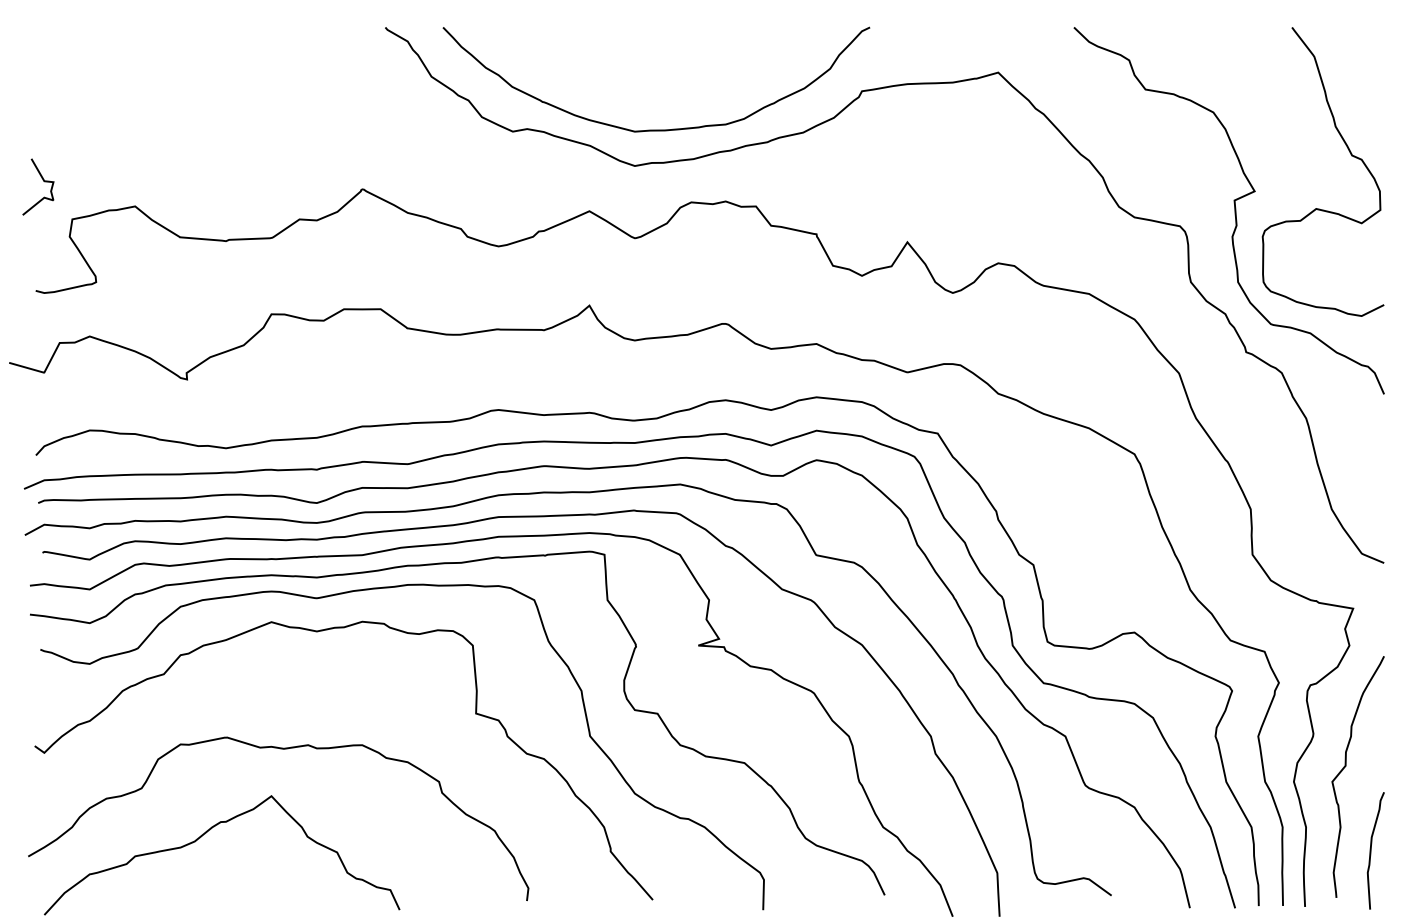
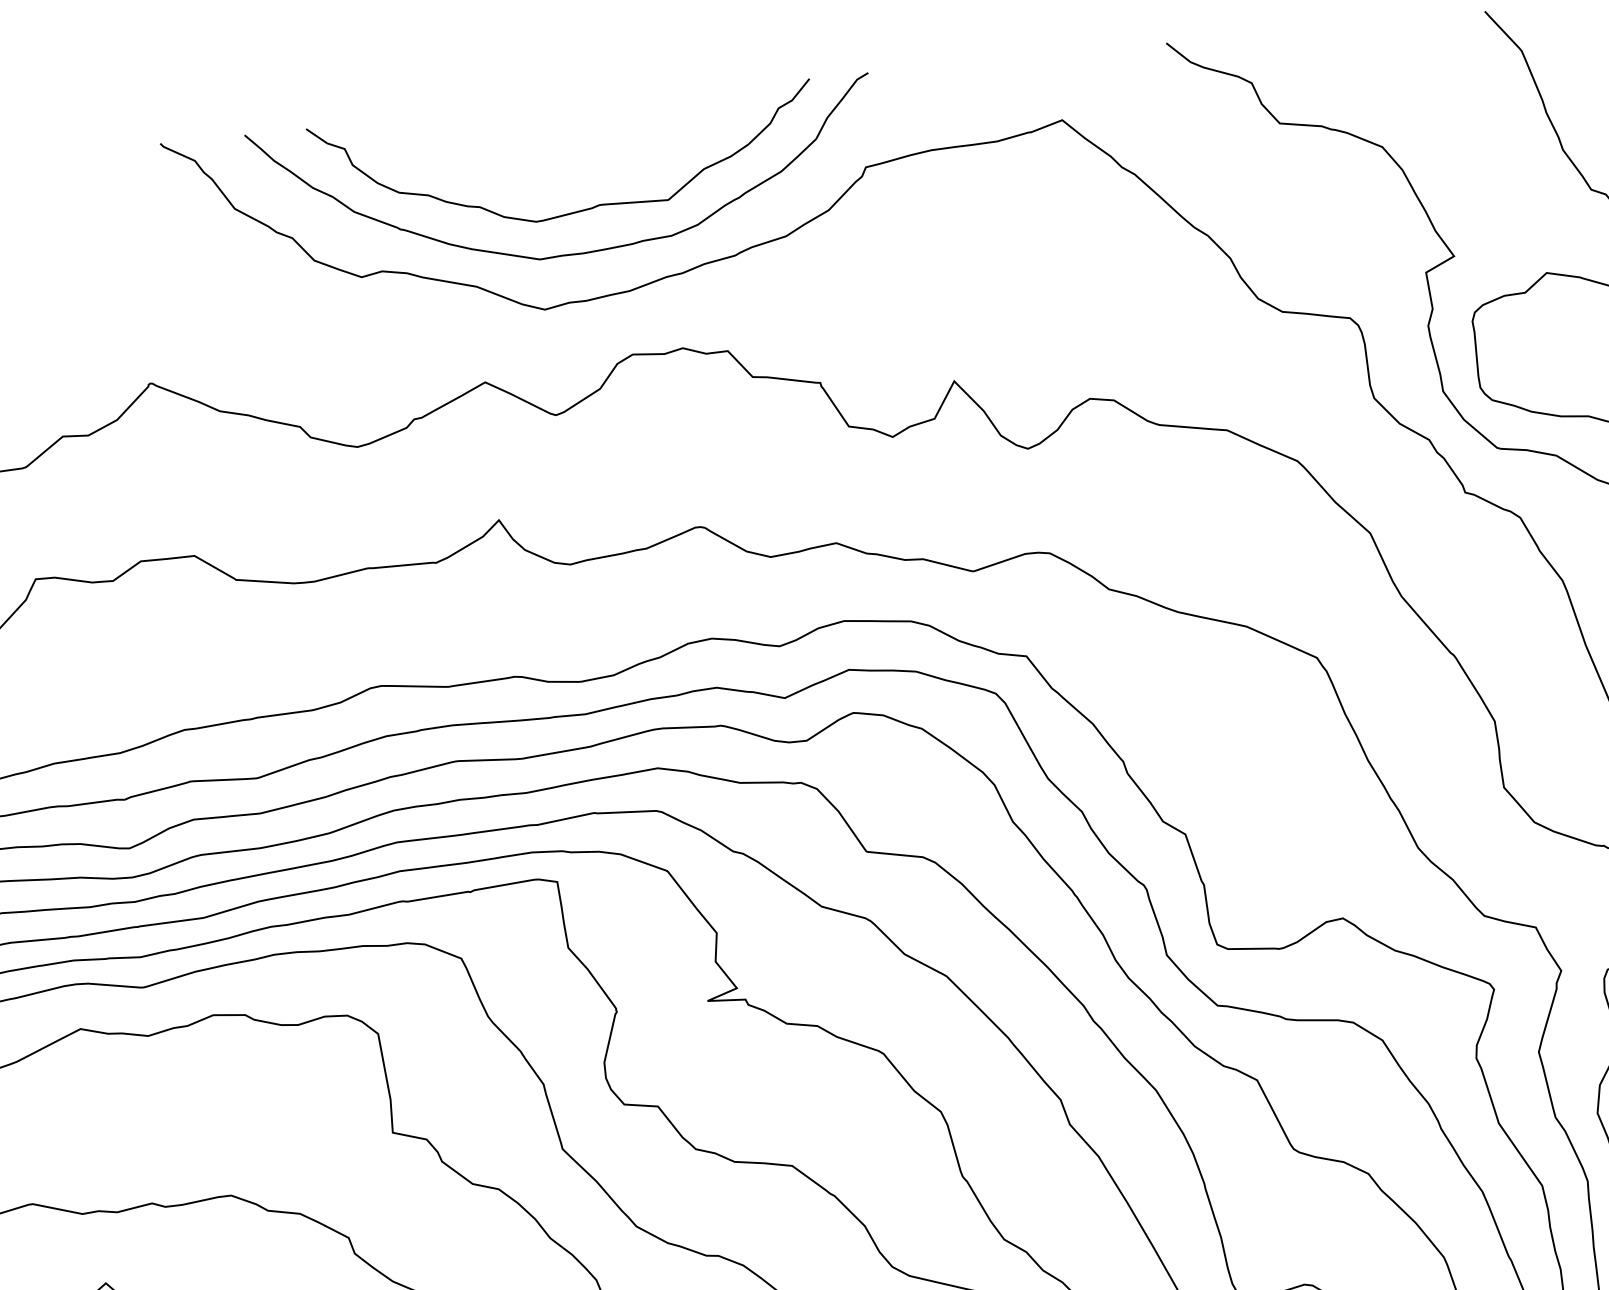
curve: (664, 100) -> (578, 209), added

